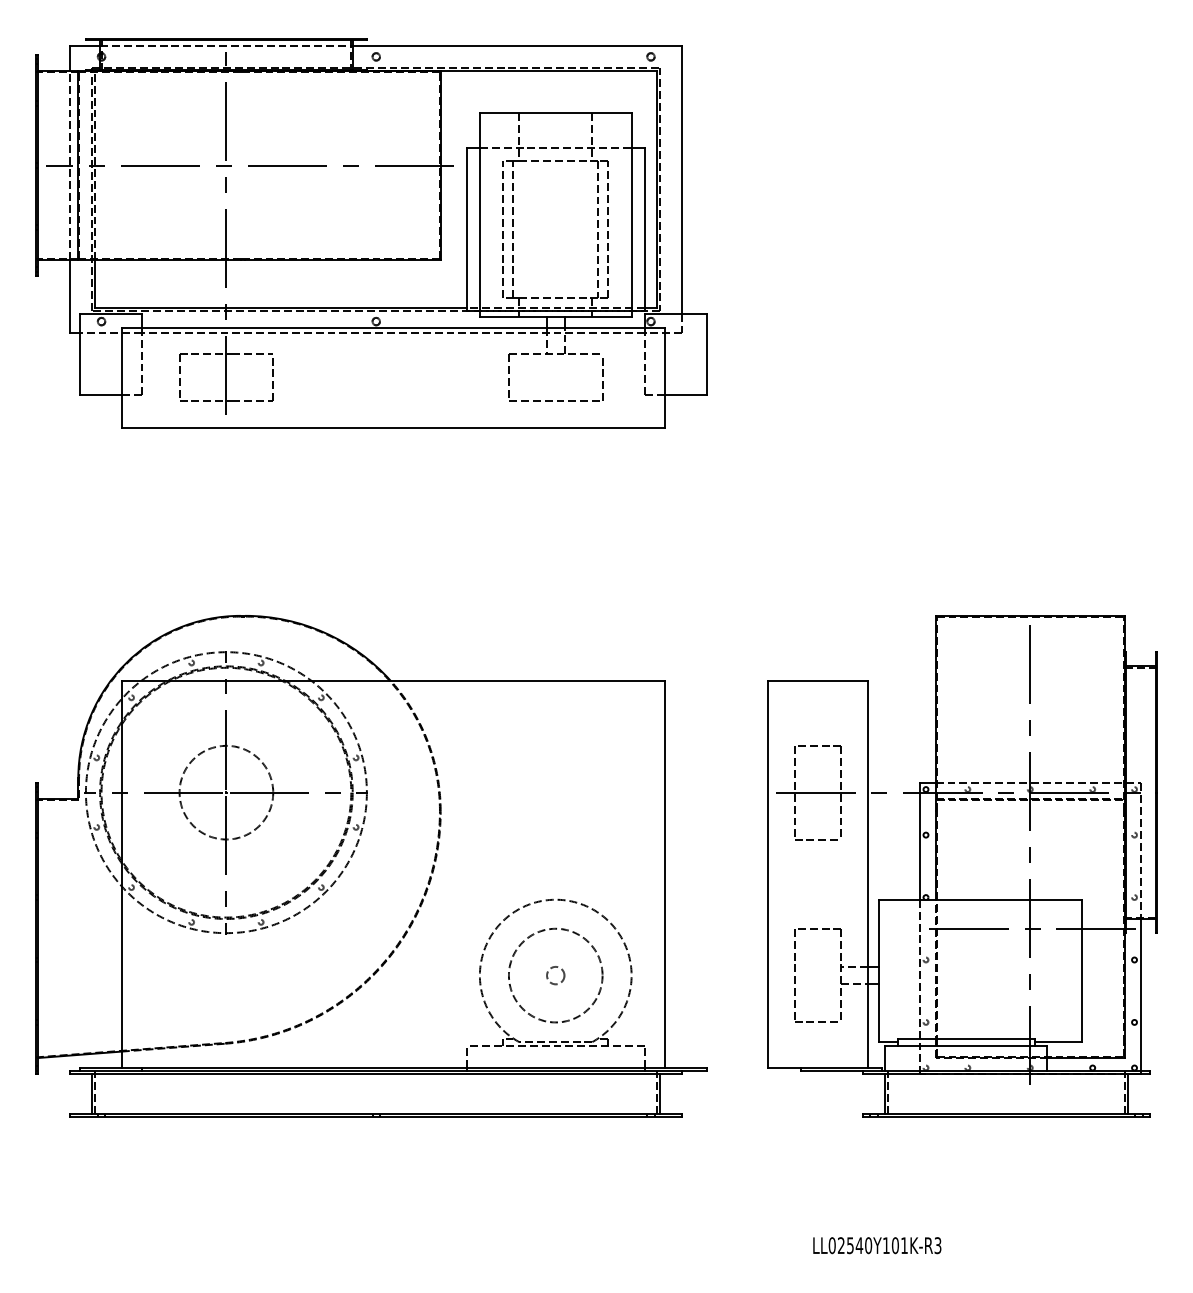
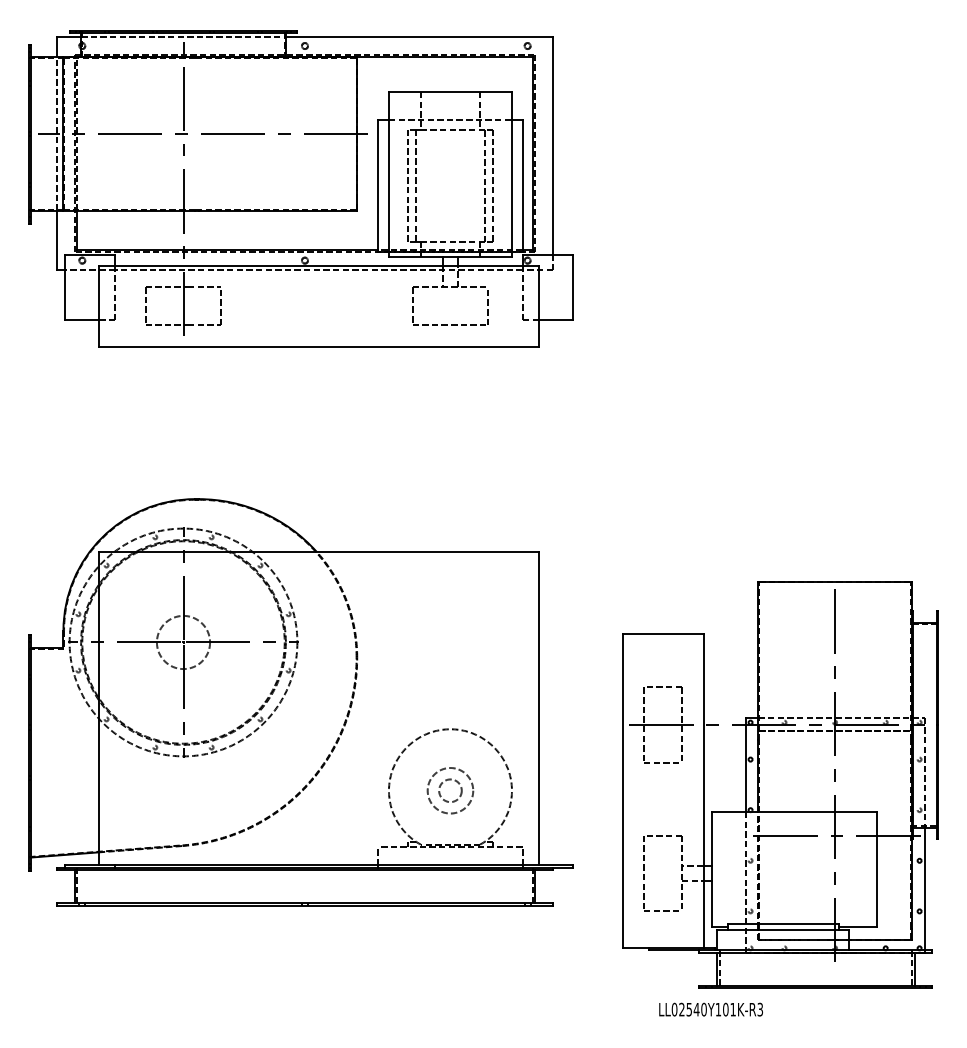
circle: (226, 792) -> (183, 642), size x0.7
part: (962, 866) -> (780, 785), moved
circle: (555, 975) -> (450, 790), size x0.6
circle: (555, 975) -> (450, 790), size x1.6

